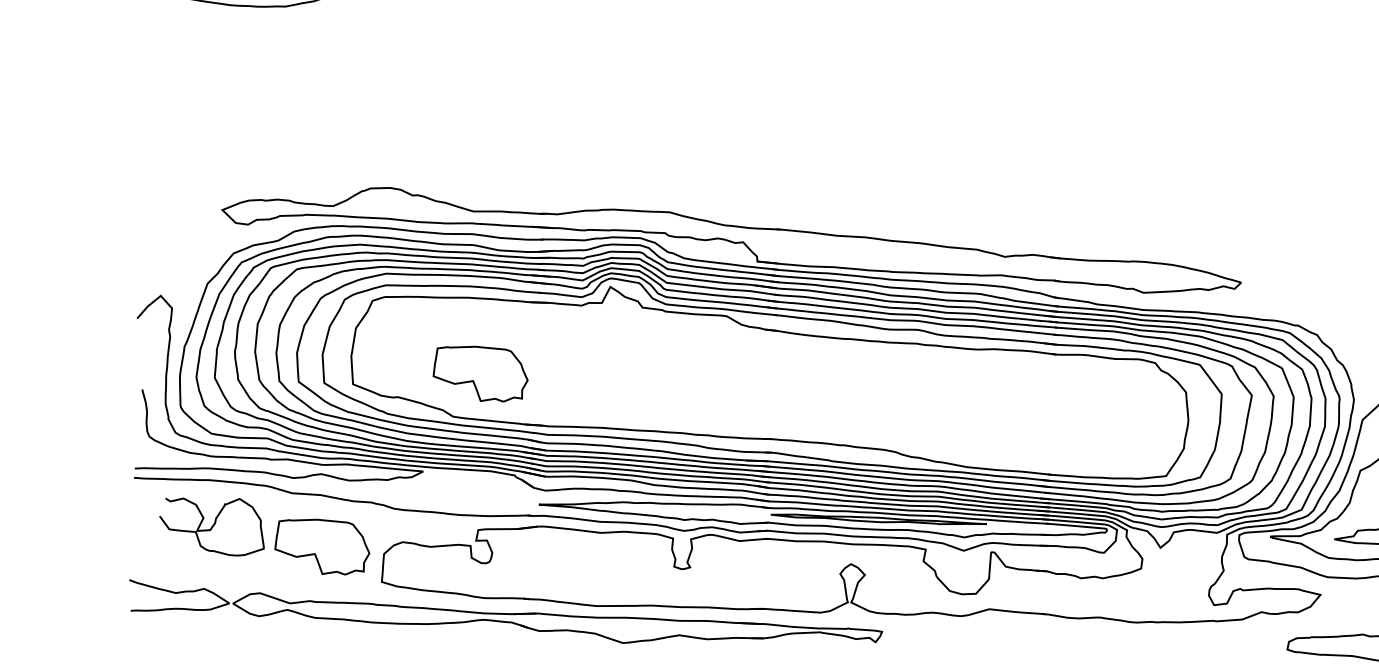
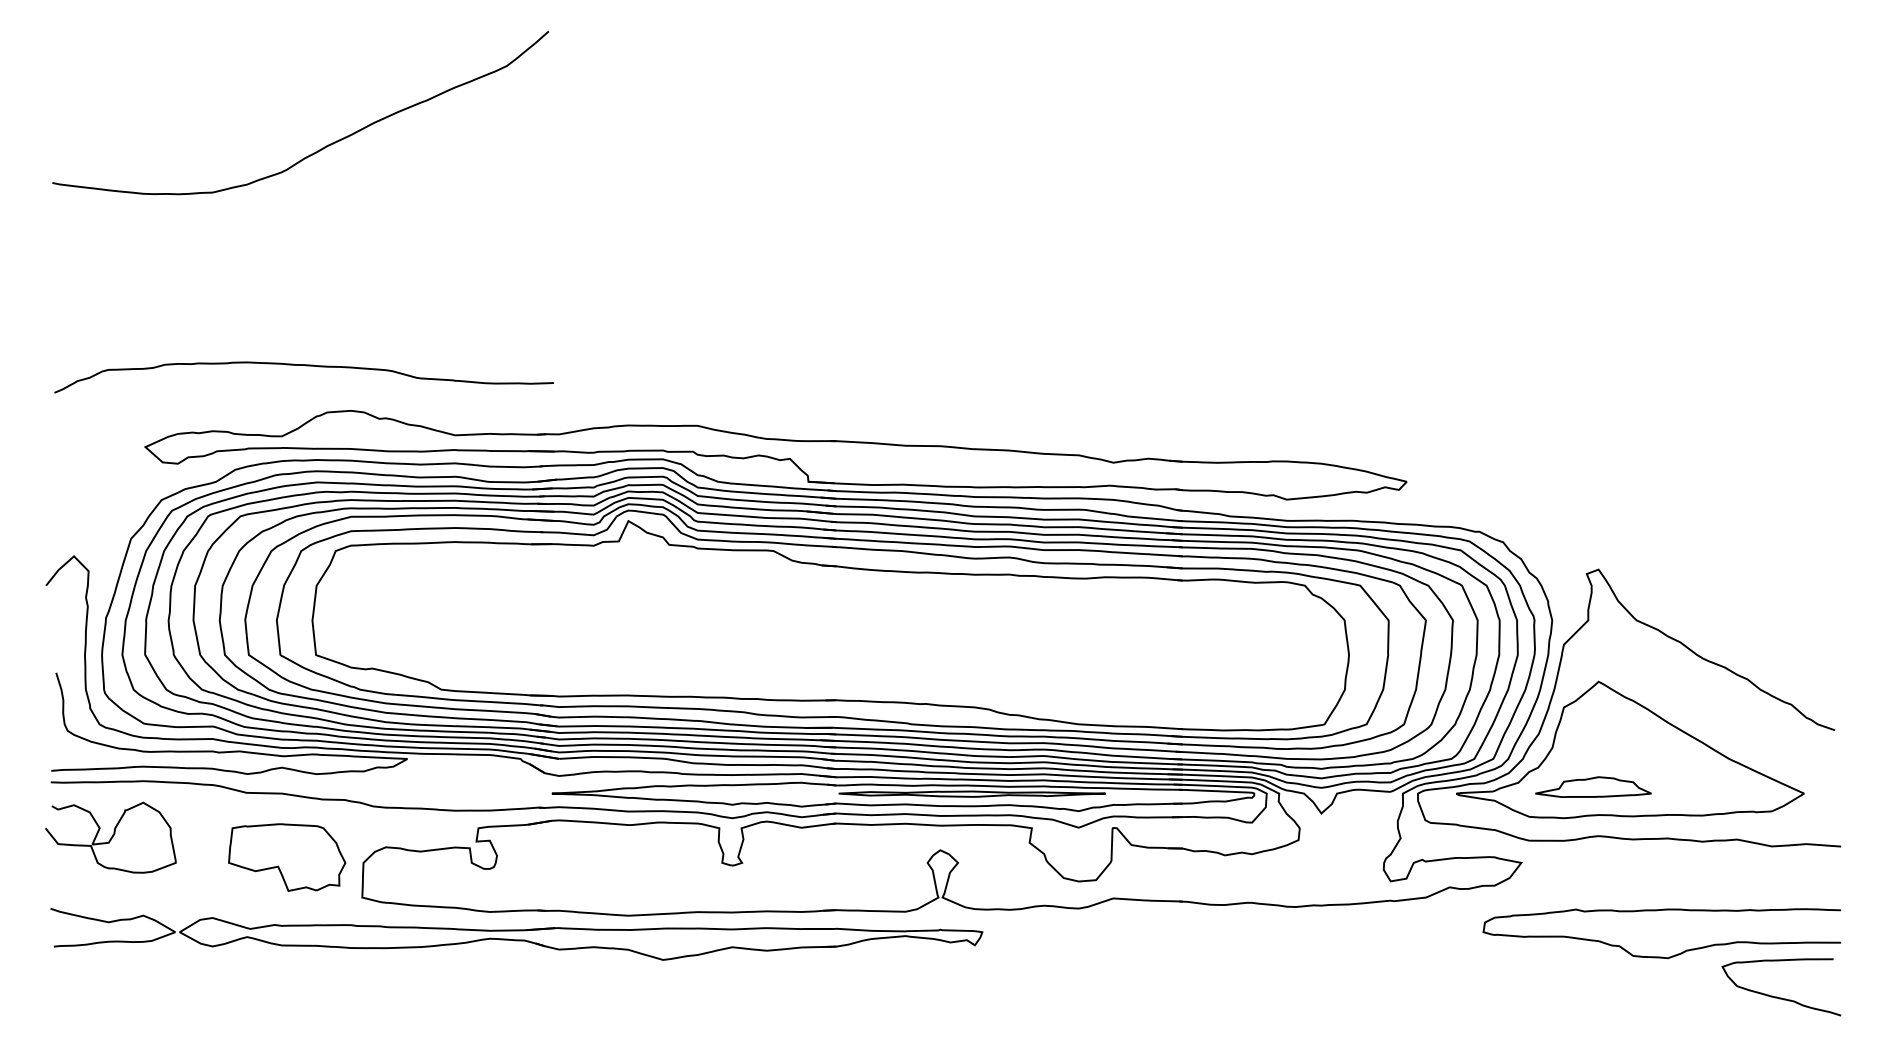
curve: (354, 150) -> (305, 366), added
part: (481, 373) -> (473, 635), removed
curve: (211, 525) -> (110, 837), moved

